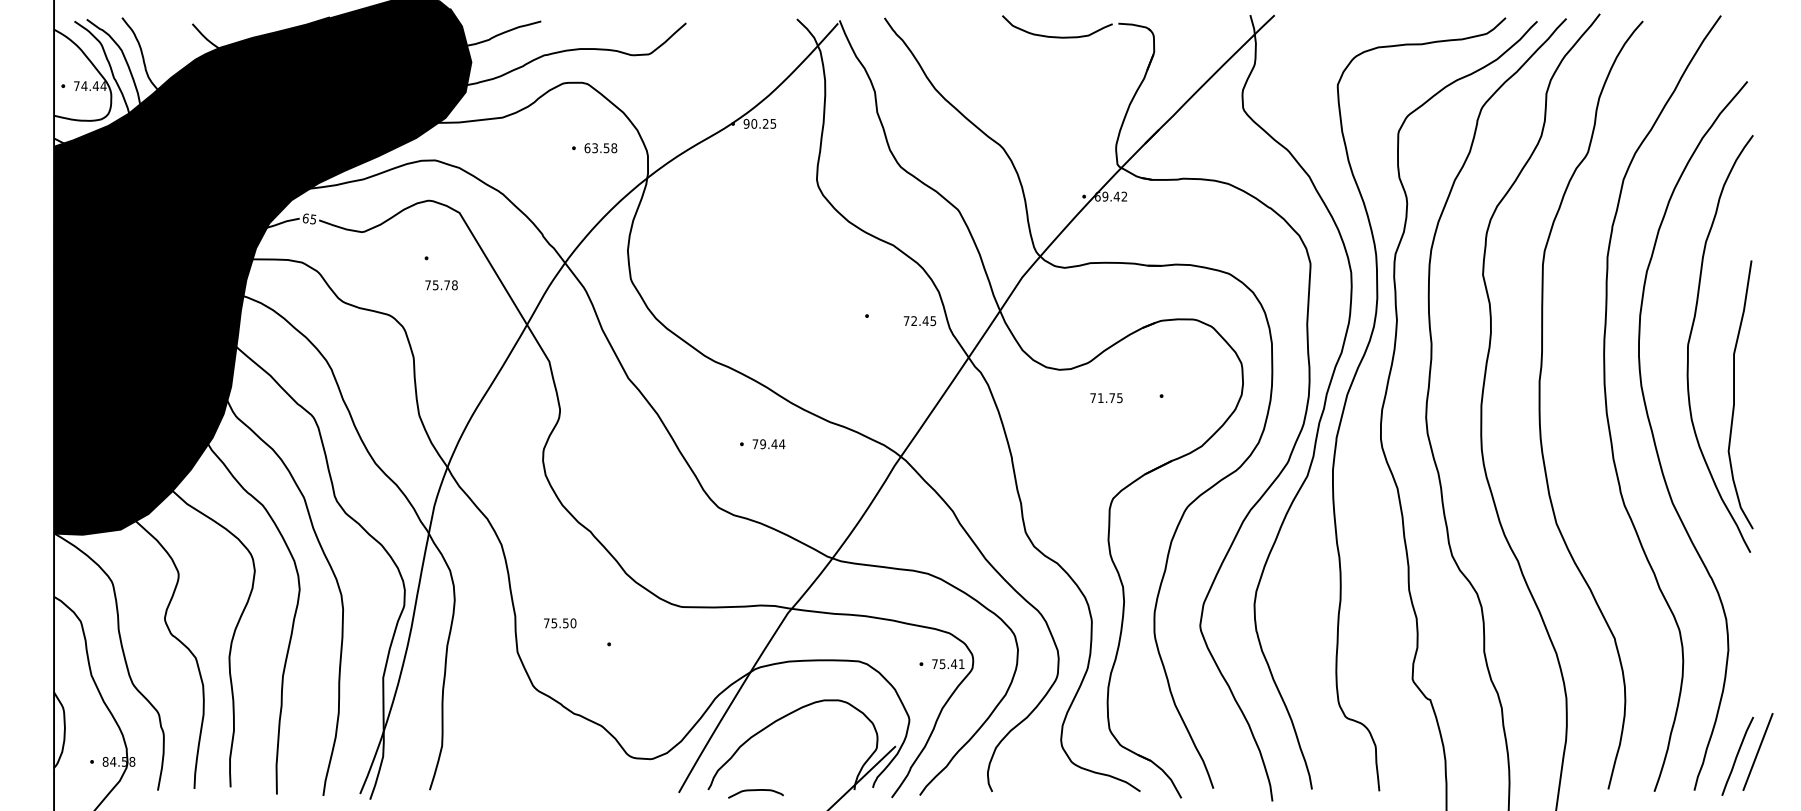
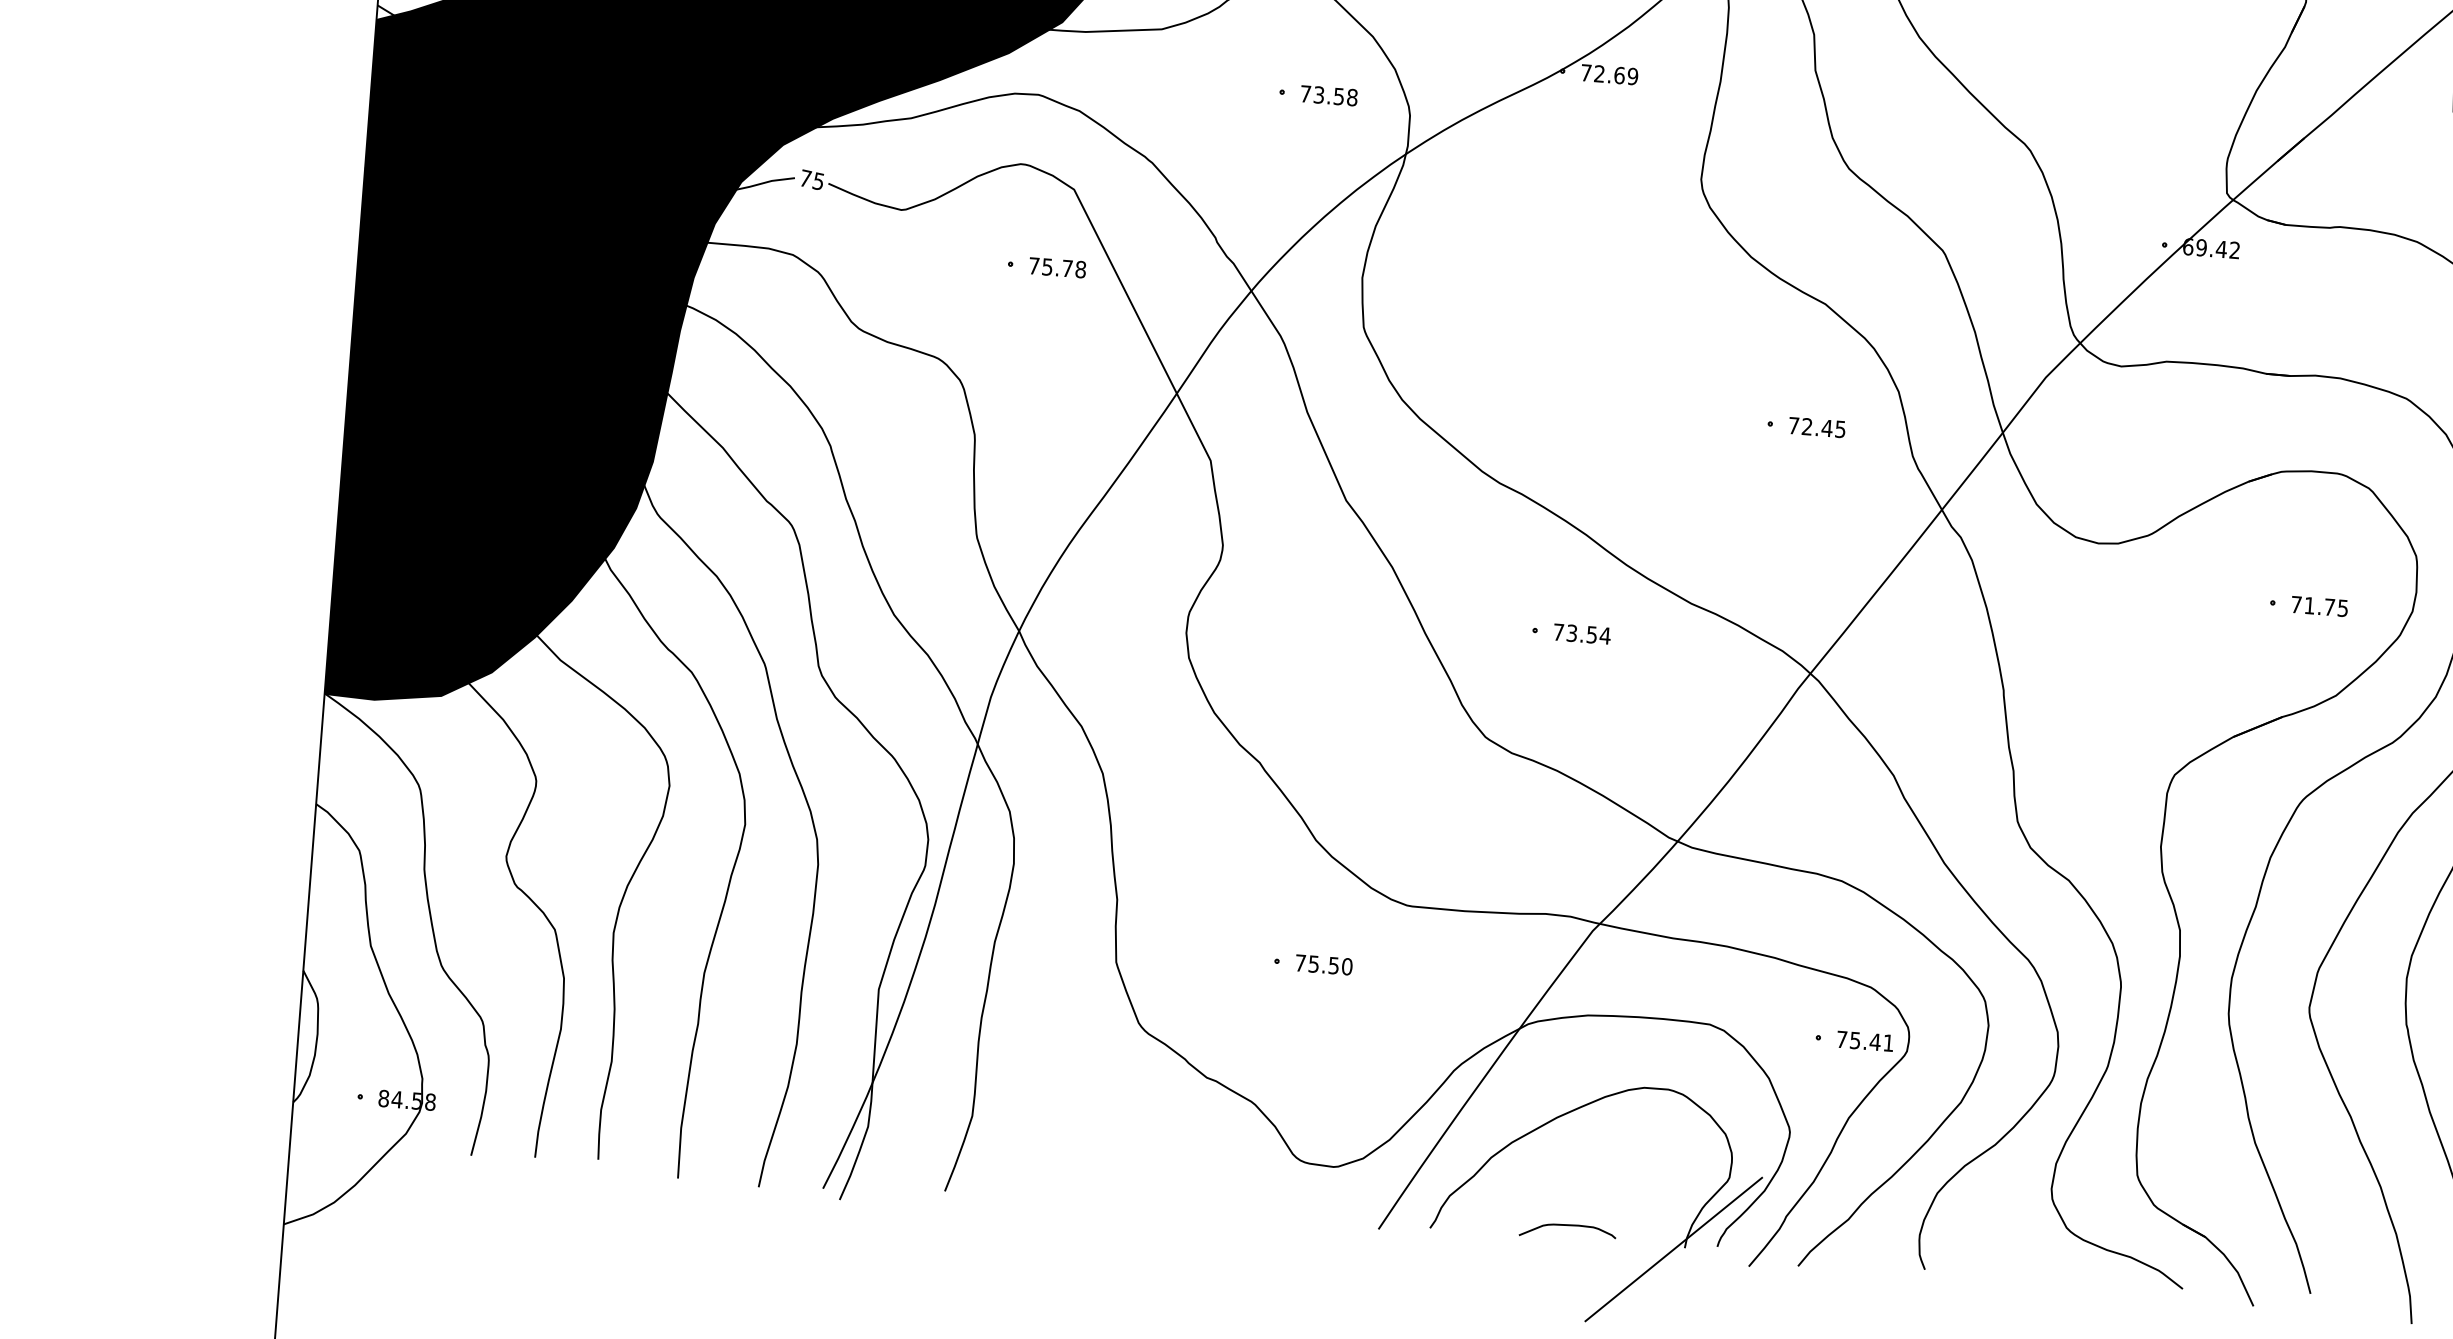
text: (759, 123) -> (1608, 73), 90.25 -> 72.69
text: (587, 148) -> (1305, 94), 63.58 -> 73.58
text: (305, 218) -> (804, 178), 65 -> 75
text: (441, 285) -> (1057, 268), moved
text: (919, 321) -> (1816, 428), moved
text: (1106, 398) -> (2319, 607), moved
text: (768, 444) -> (1581, 634), 79.44 -> 73.54
text: (560, 623) -> (1324, 965), moved
curve: (754, 791) -> (1565, 1227), moved

